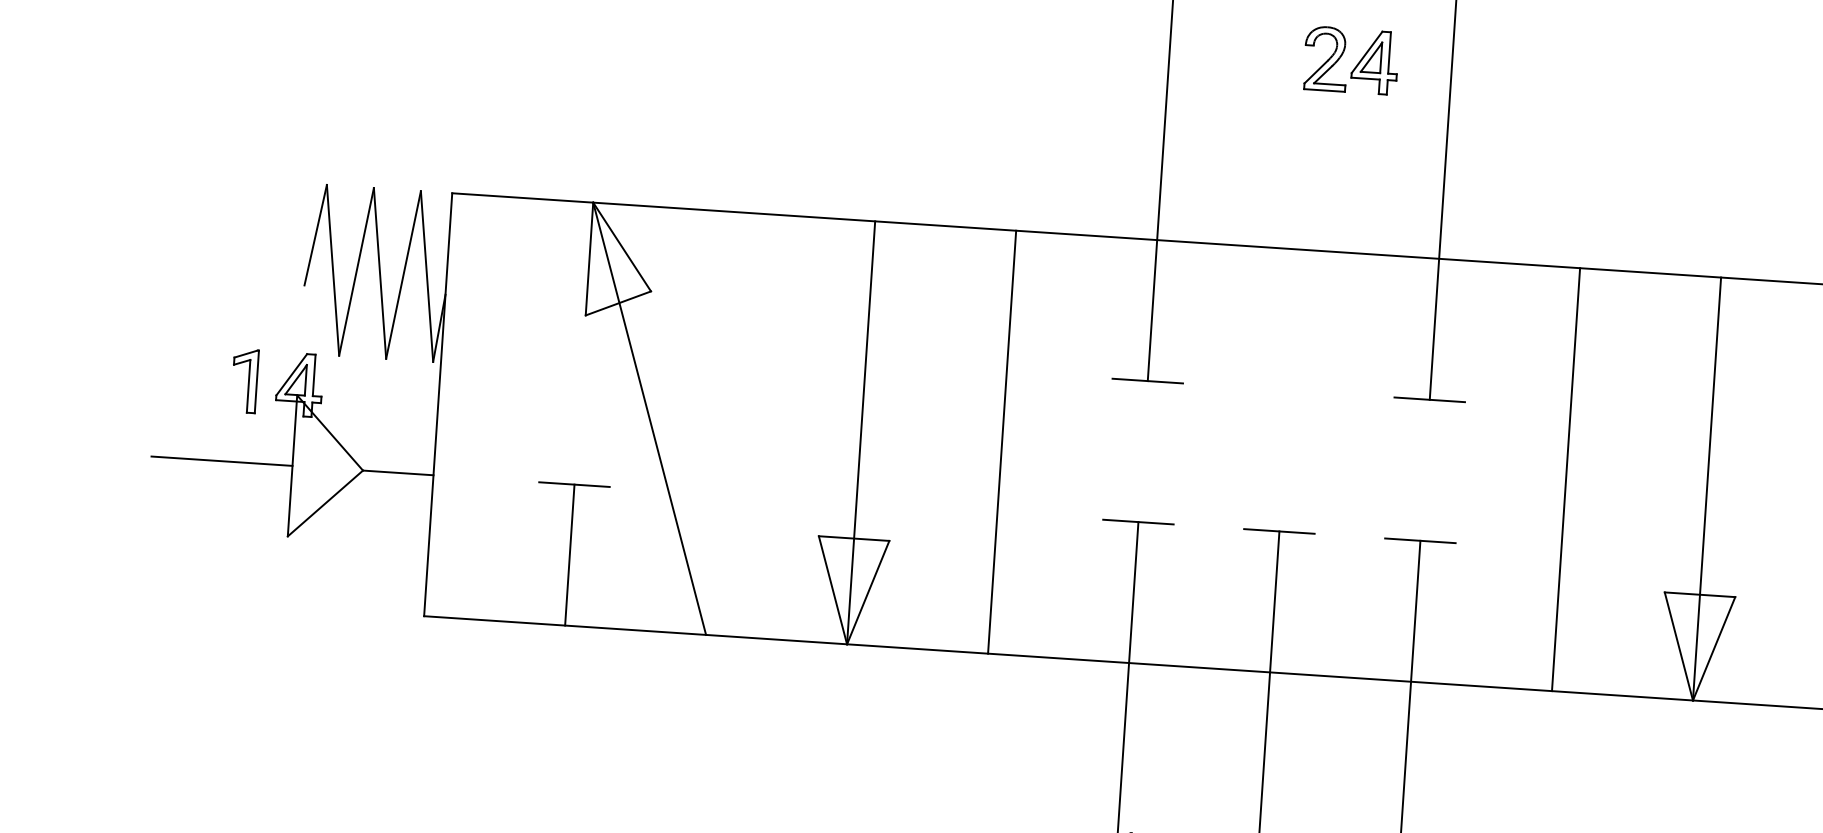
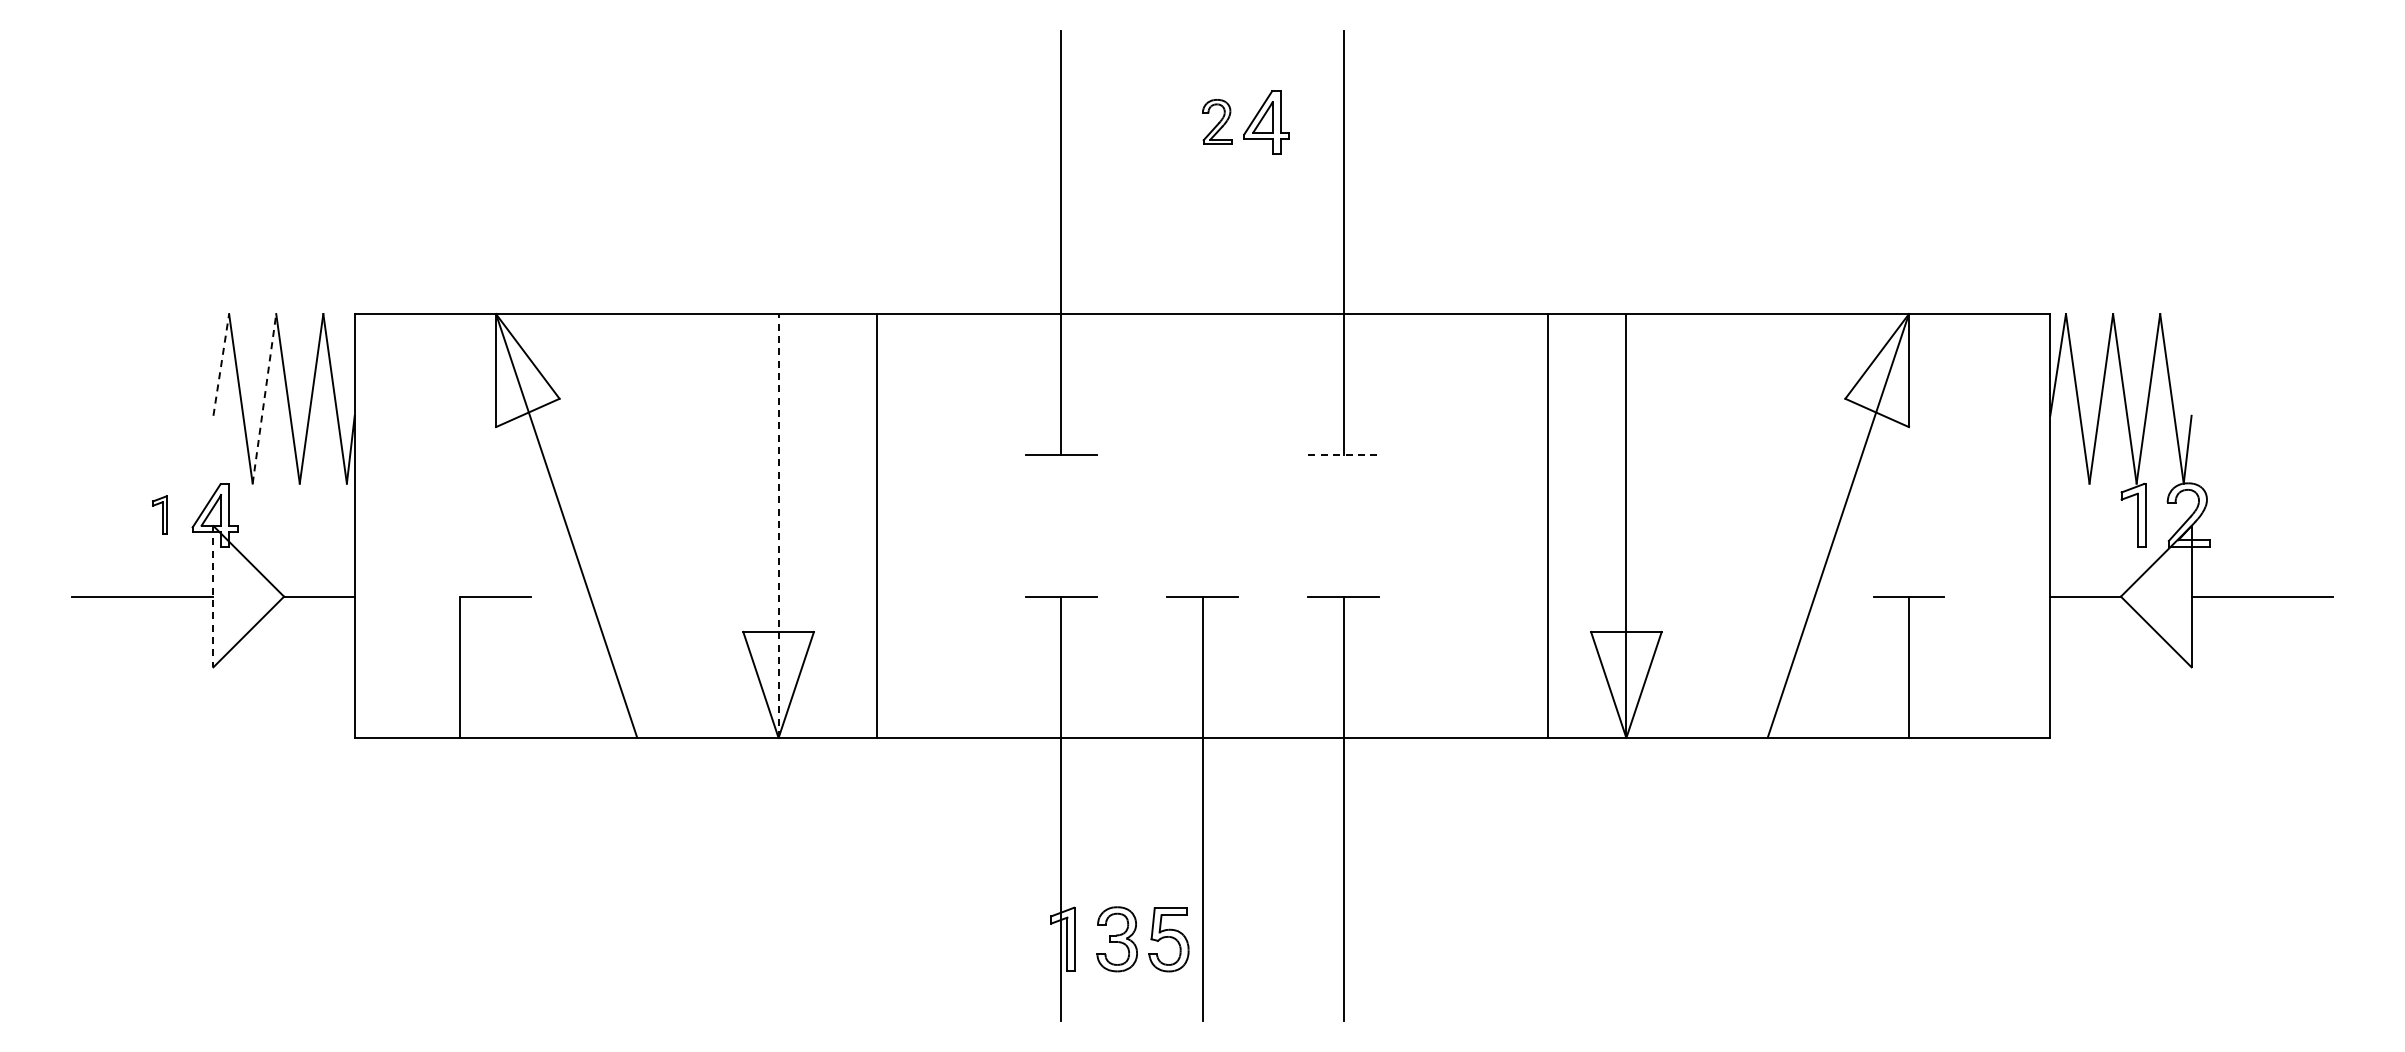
part: (1325, 58) -> (1217, 121), size x0.7
line: (315, 234) -> (221, 364), solid -> dashed
line: (356, 271) -> (264, 398), solid -> dashed
part: (244, 380) -> (159, 514), size x0.6
line: (1430, 400) -> (1344, 455), solid -> dashed
line: (861, 432) -> (778, 525), solid -> dashed
line: (1001, 441) -> (876, 525), moved
line: (292, 465) -> (213, 596), solid -> dashed
line: (1566, 479) -> (1548, 525), moved
line: (570, 554) -> (460, 666), moved

